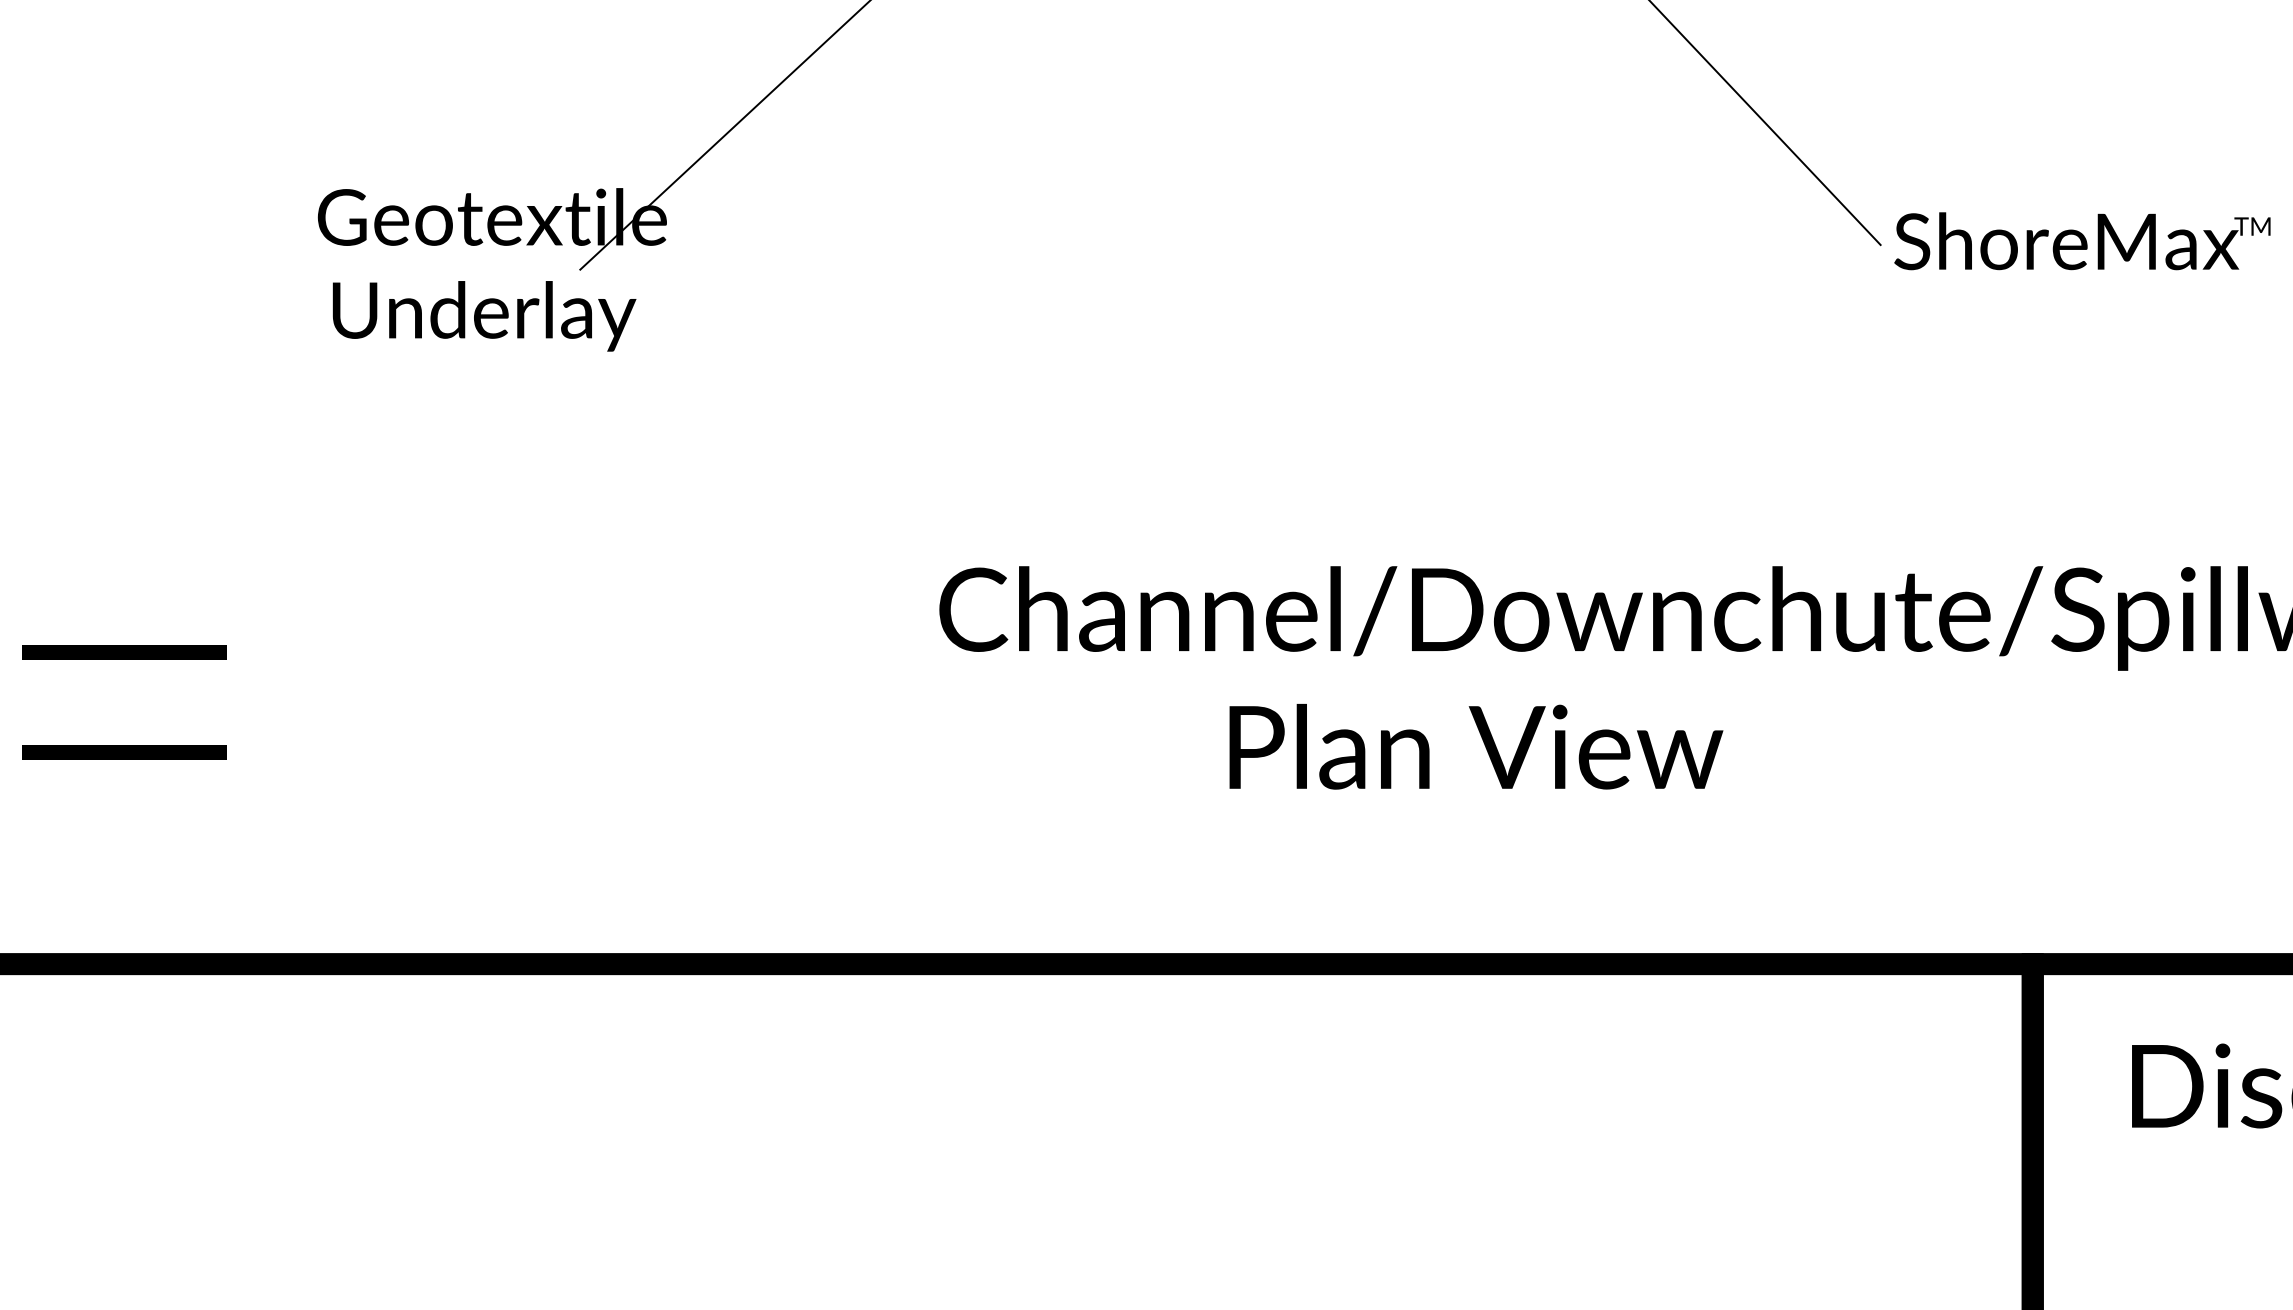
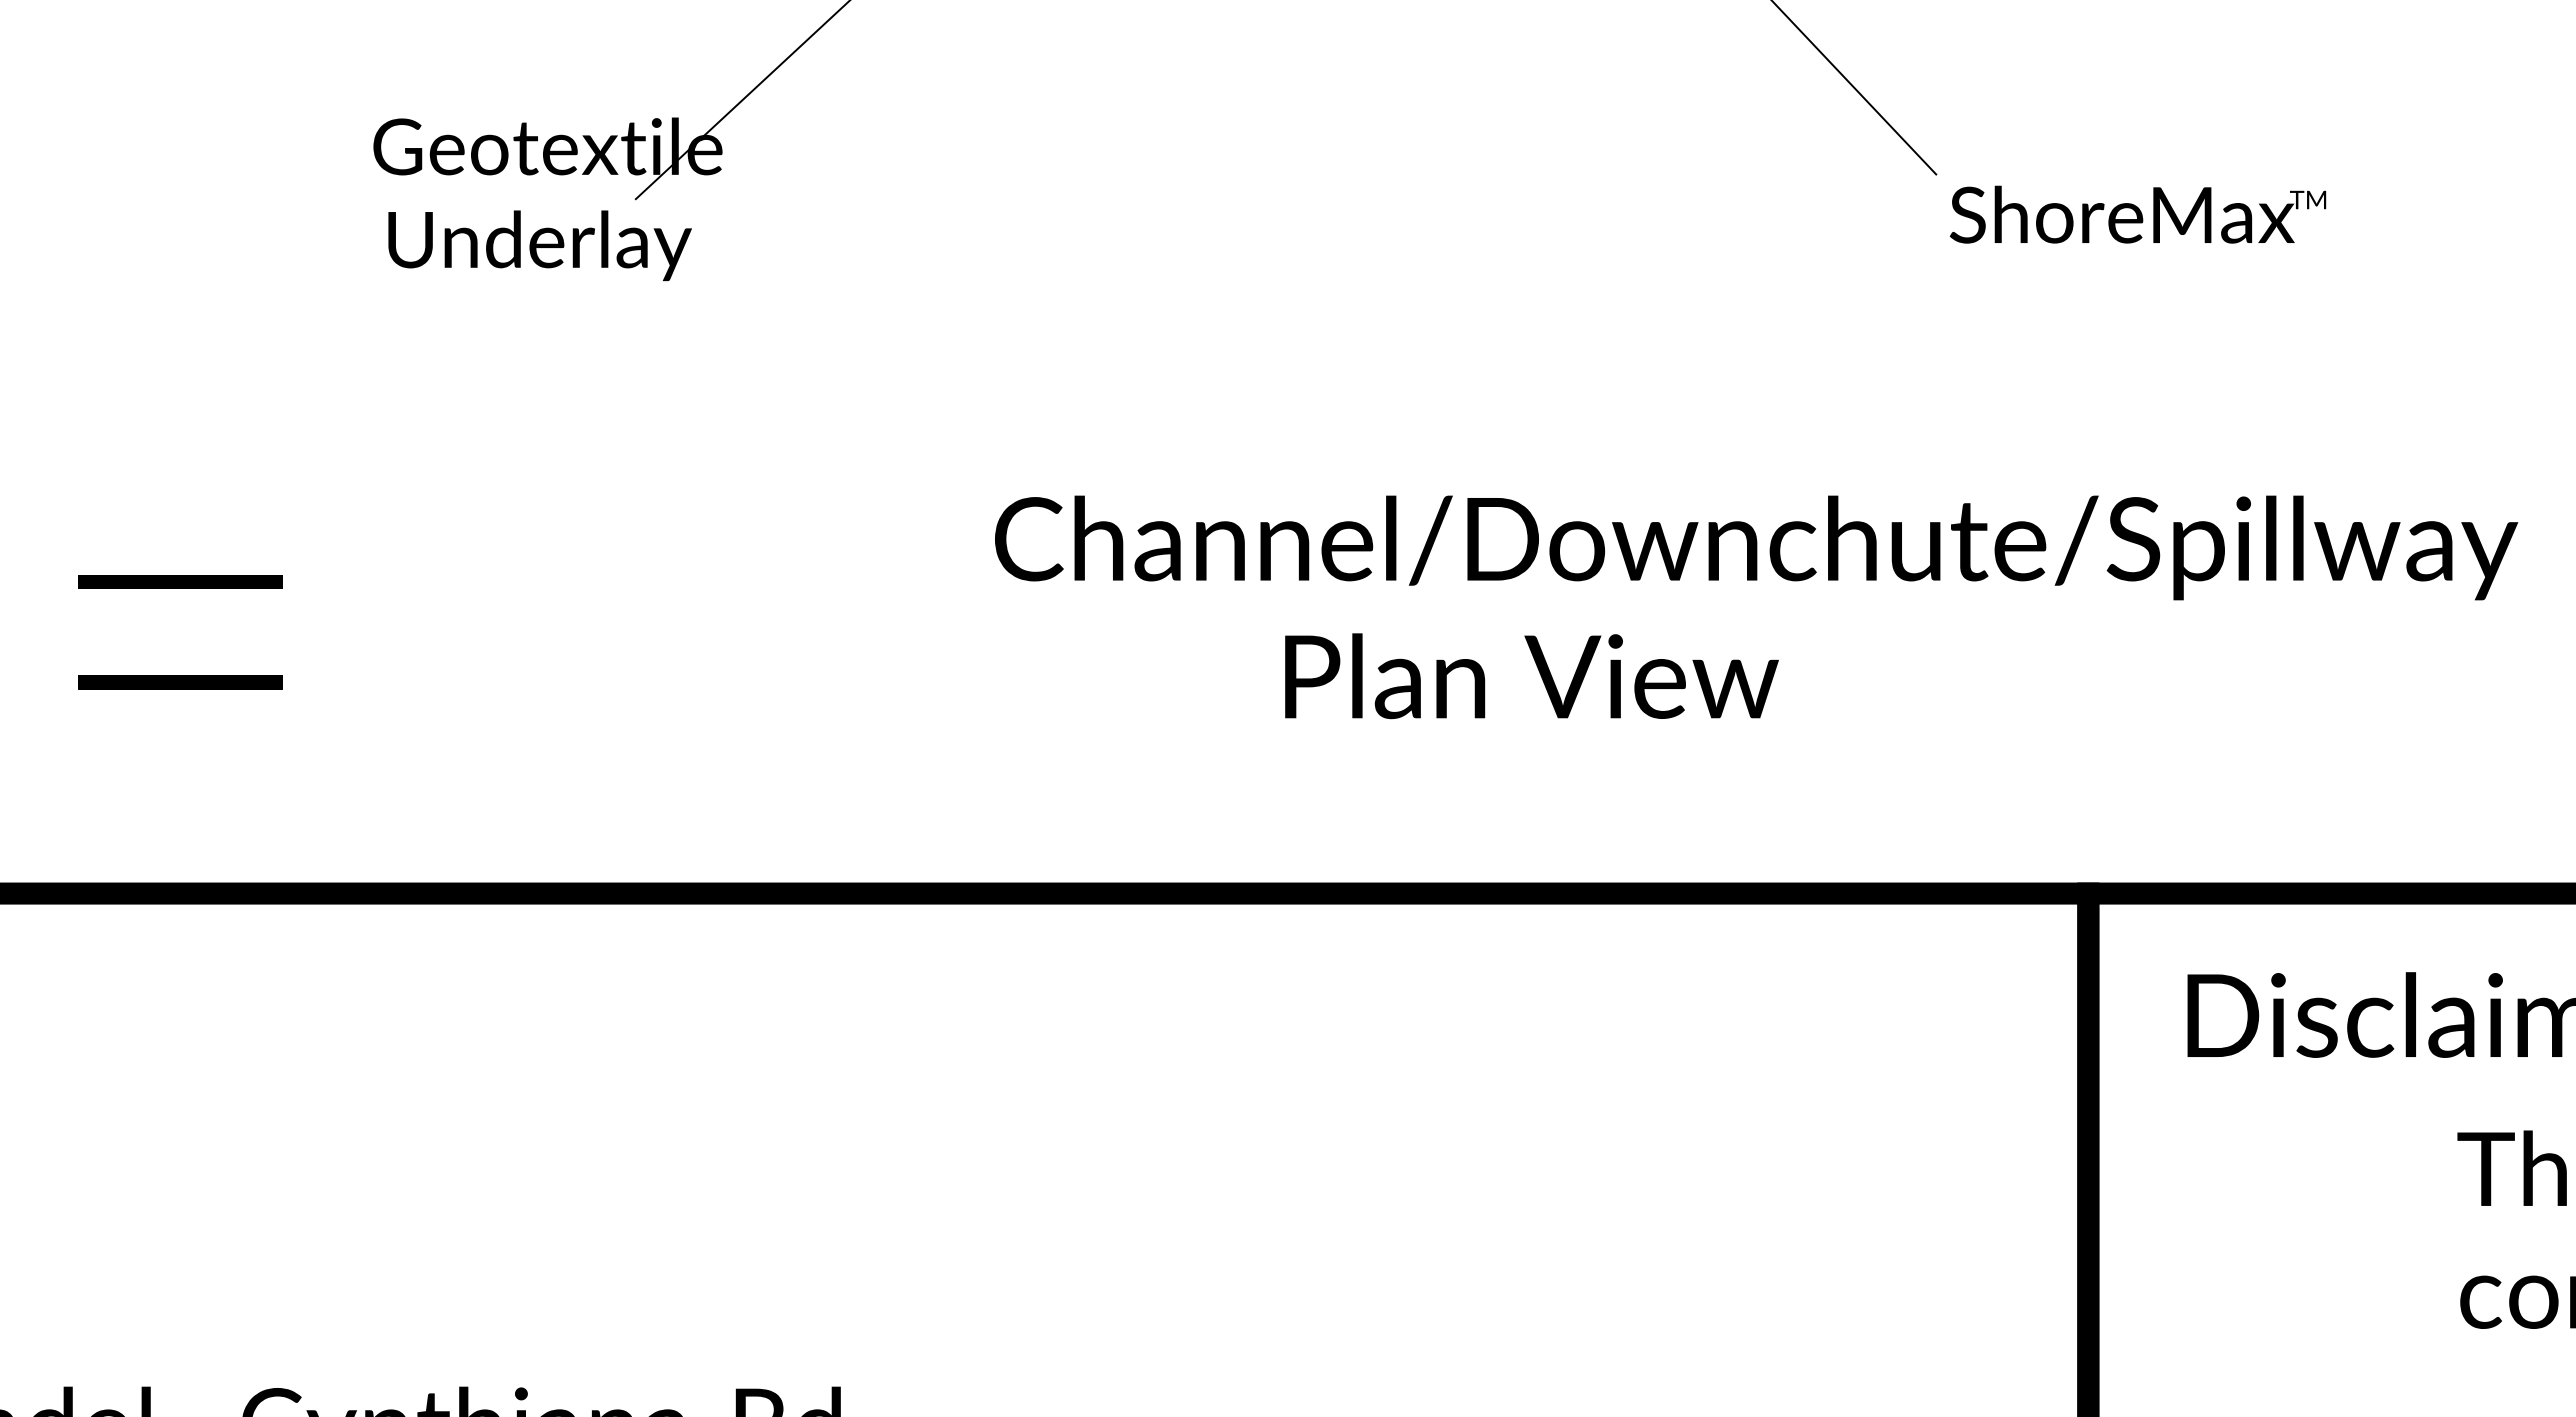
text: (2081, 241) -> (2137, 214), moved

